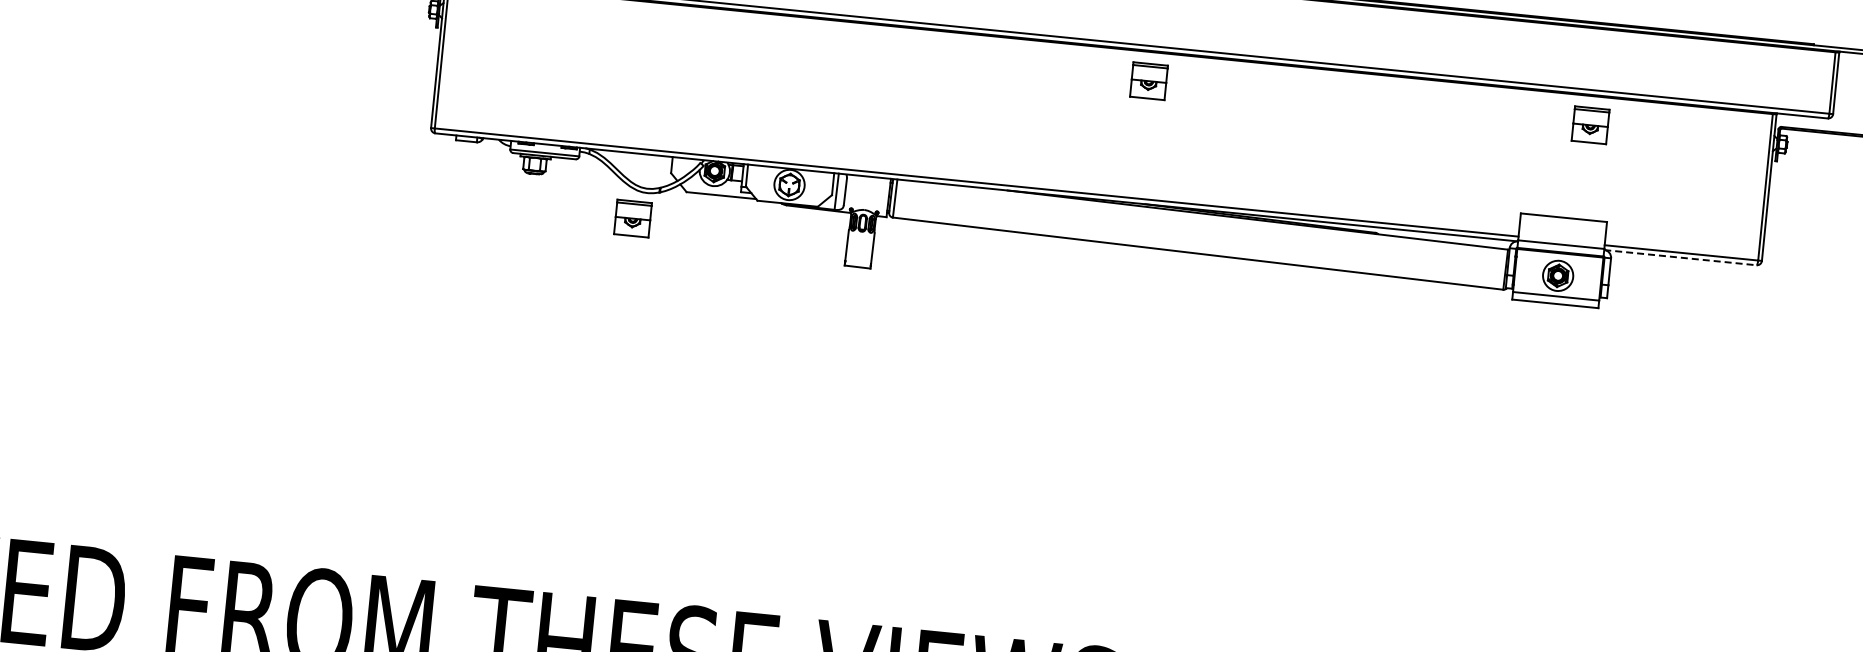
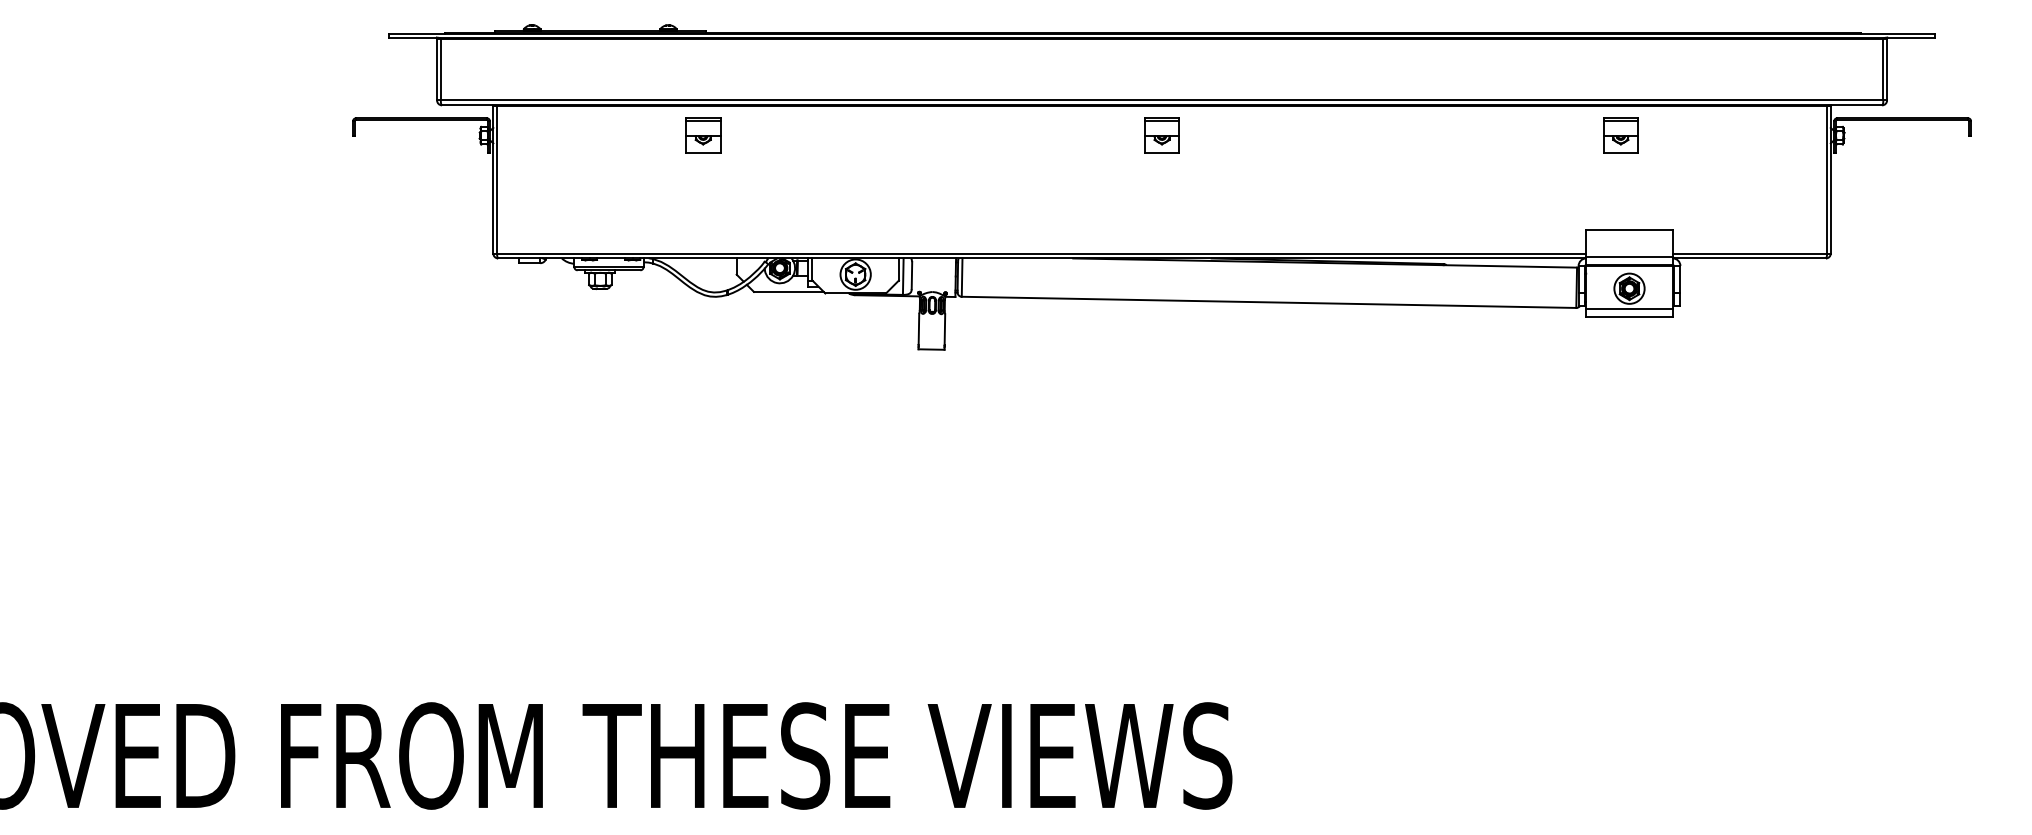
part: (1148, 80) -> (1161, 135), moved
part: (1590, 125) -> (1620, 135), moved
part: (633, 218) -> (703, 135), moved
line: (1680, 257) -> (1749, 258), dashed -> solid

